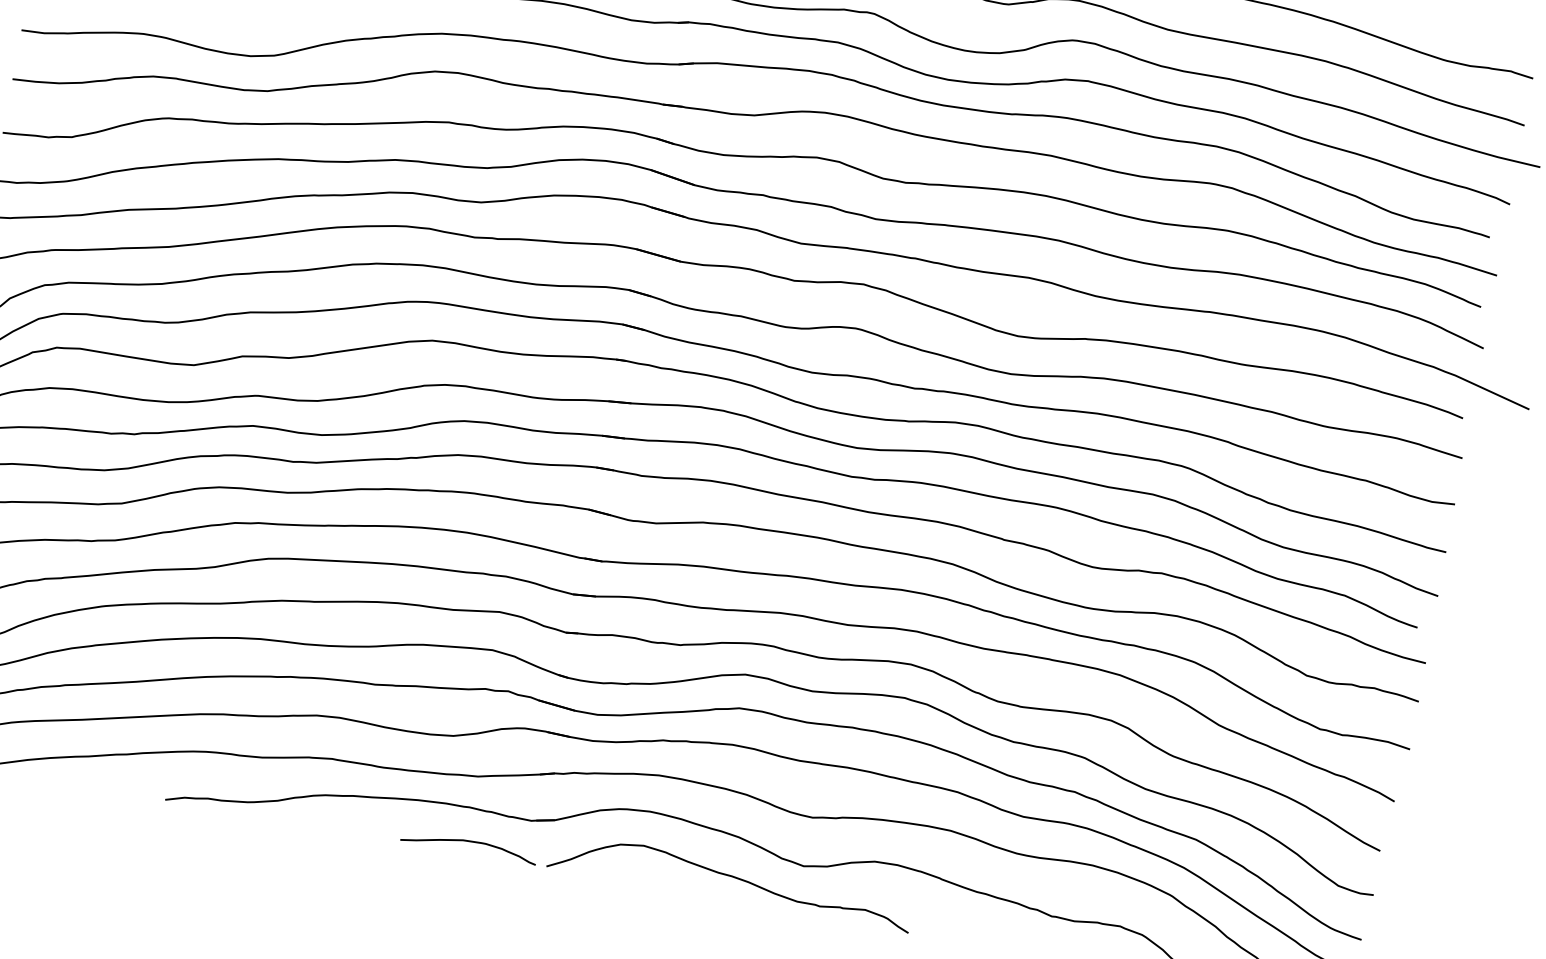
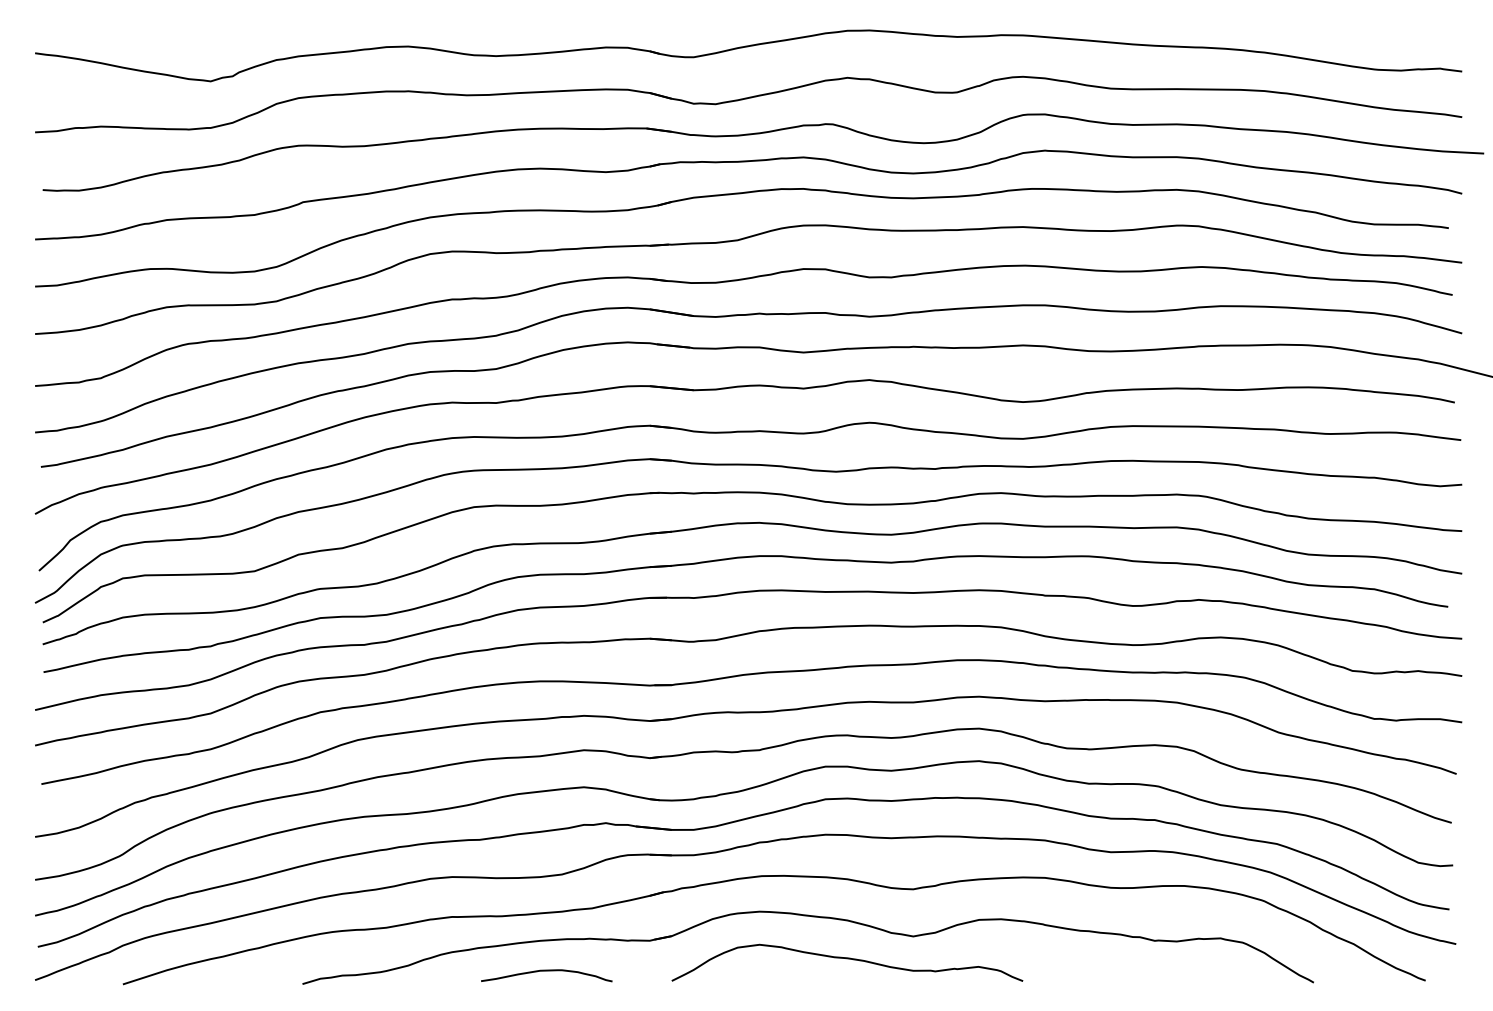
curve: (469, 842) -> (546, 971), moved

